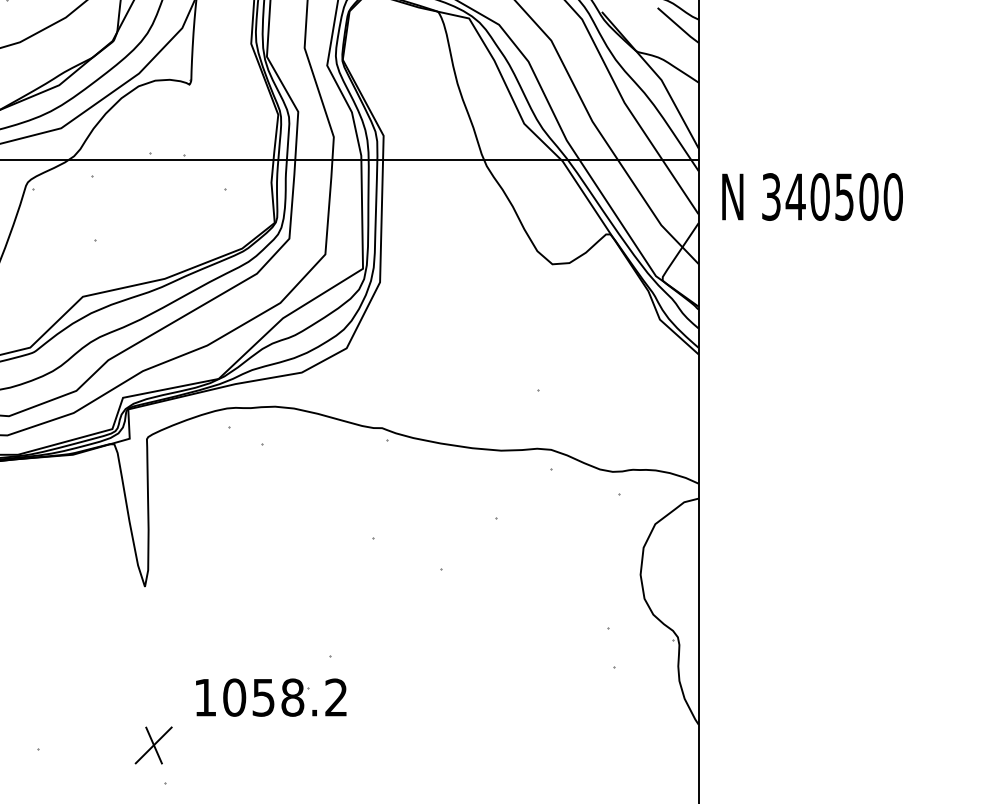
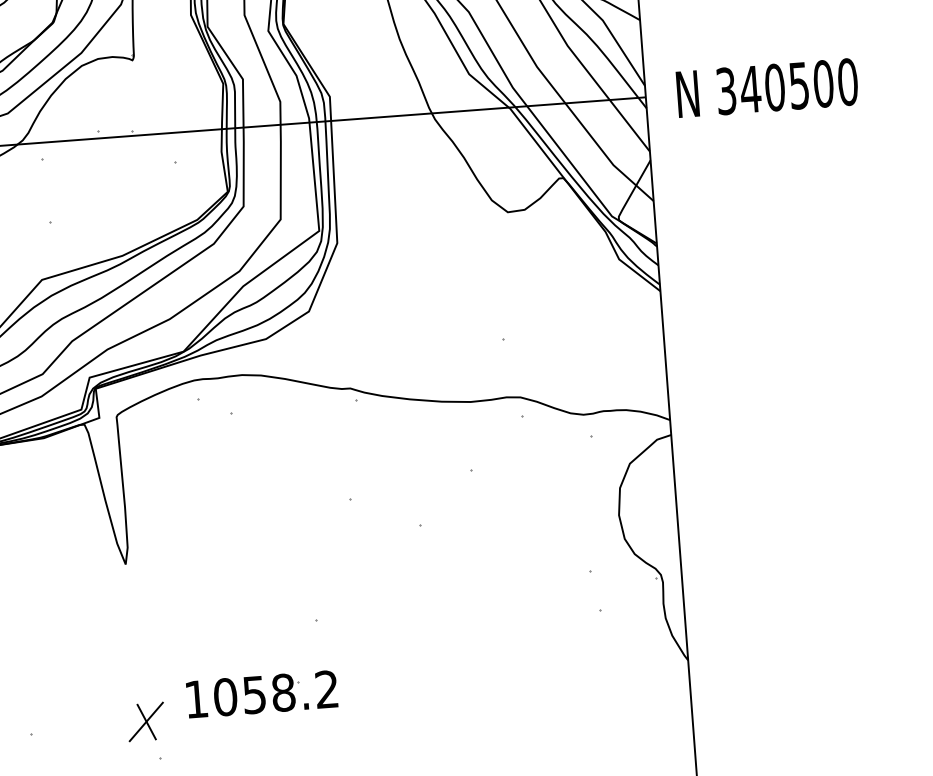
text: (812, 196) -> (767, 87), moved
part: (271, 697) -> (262, 694), moved

